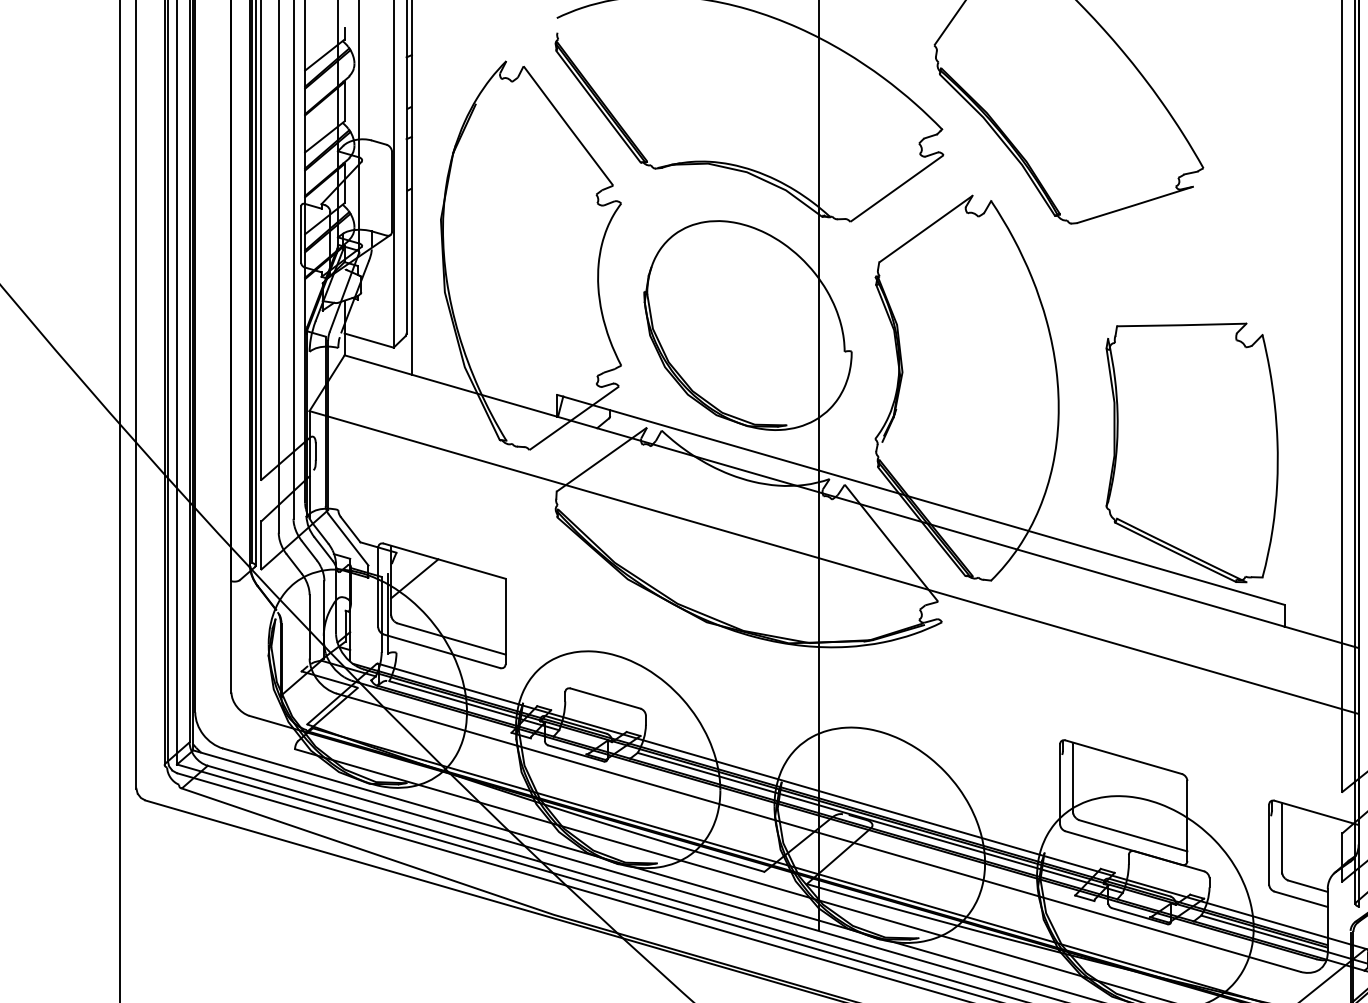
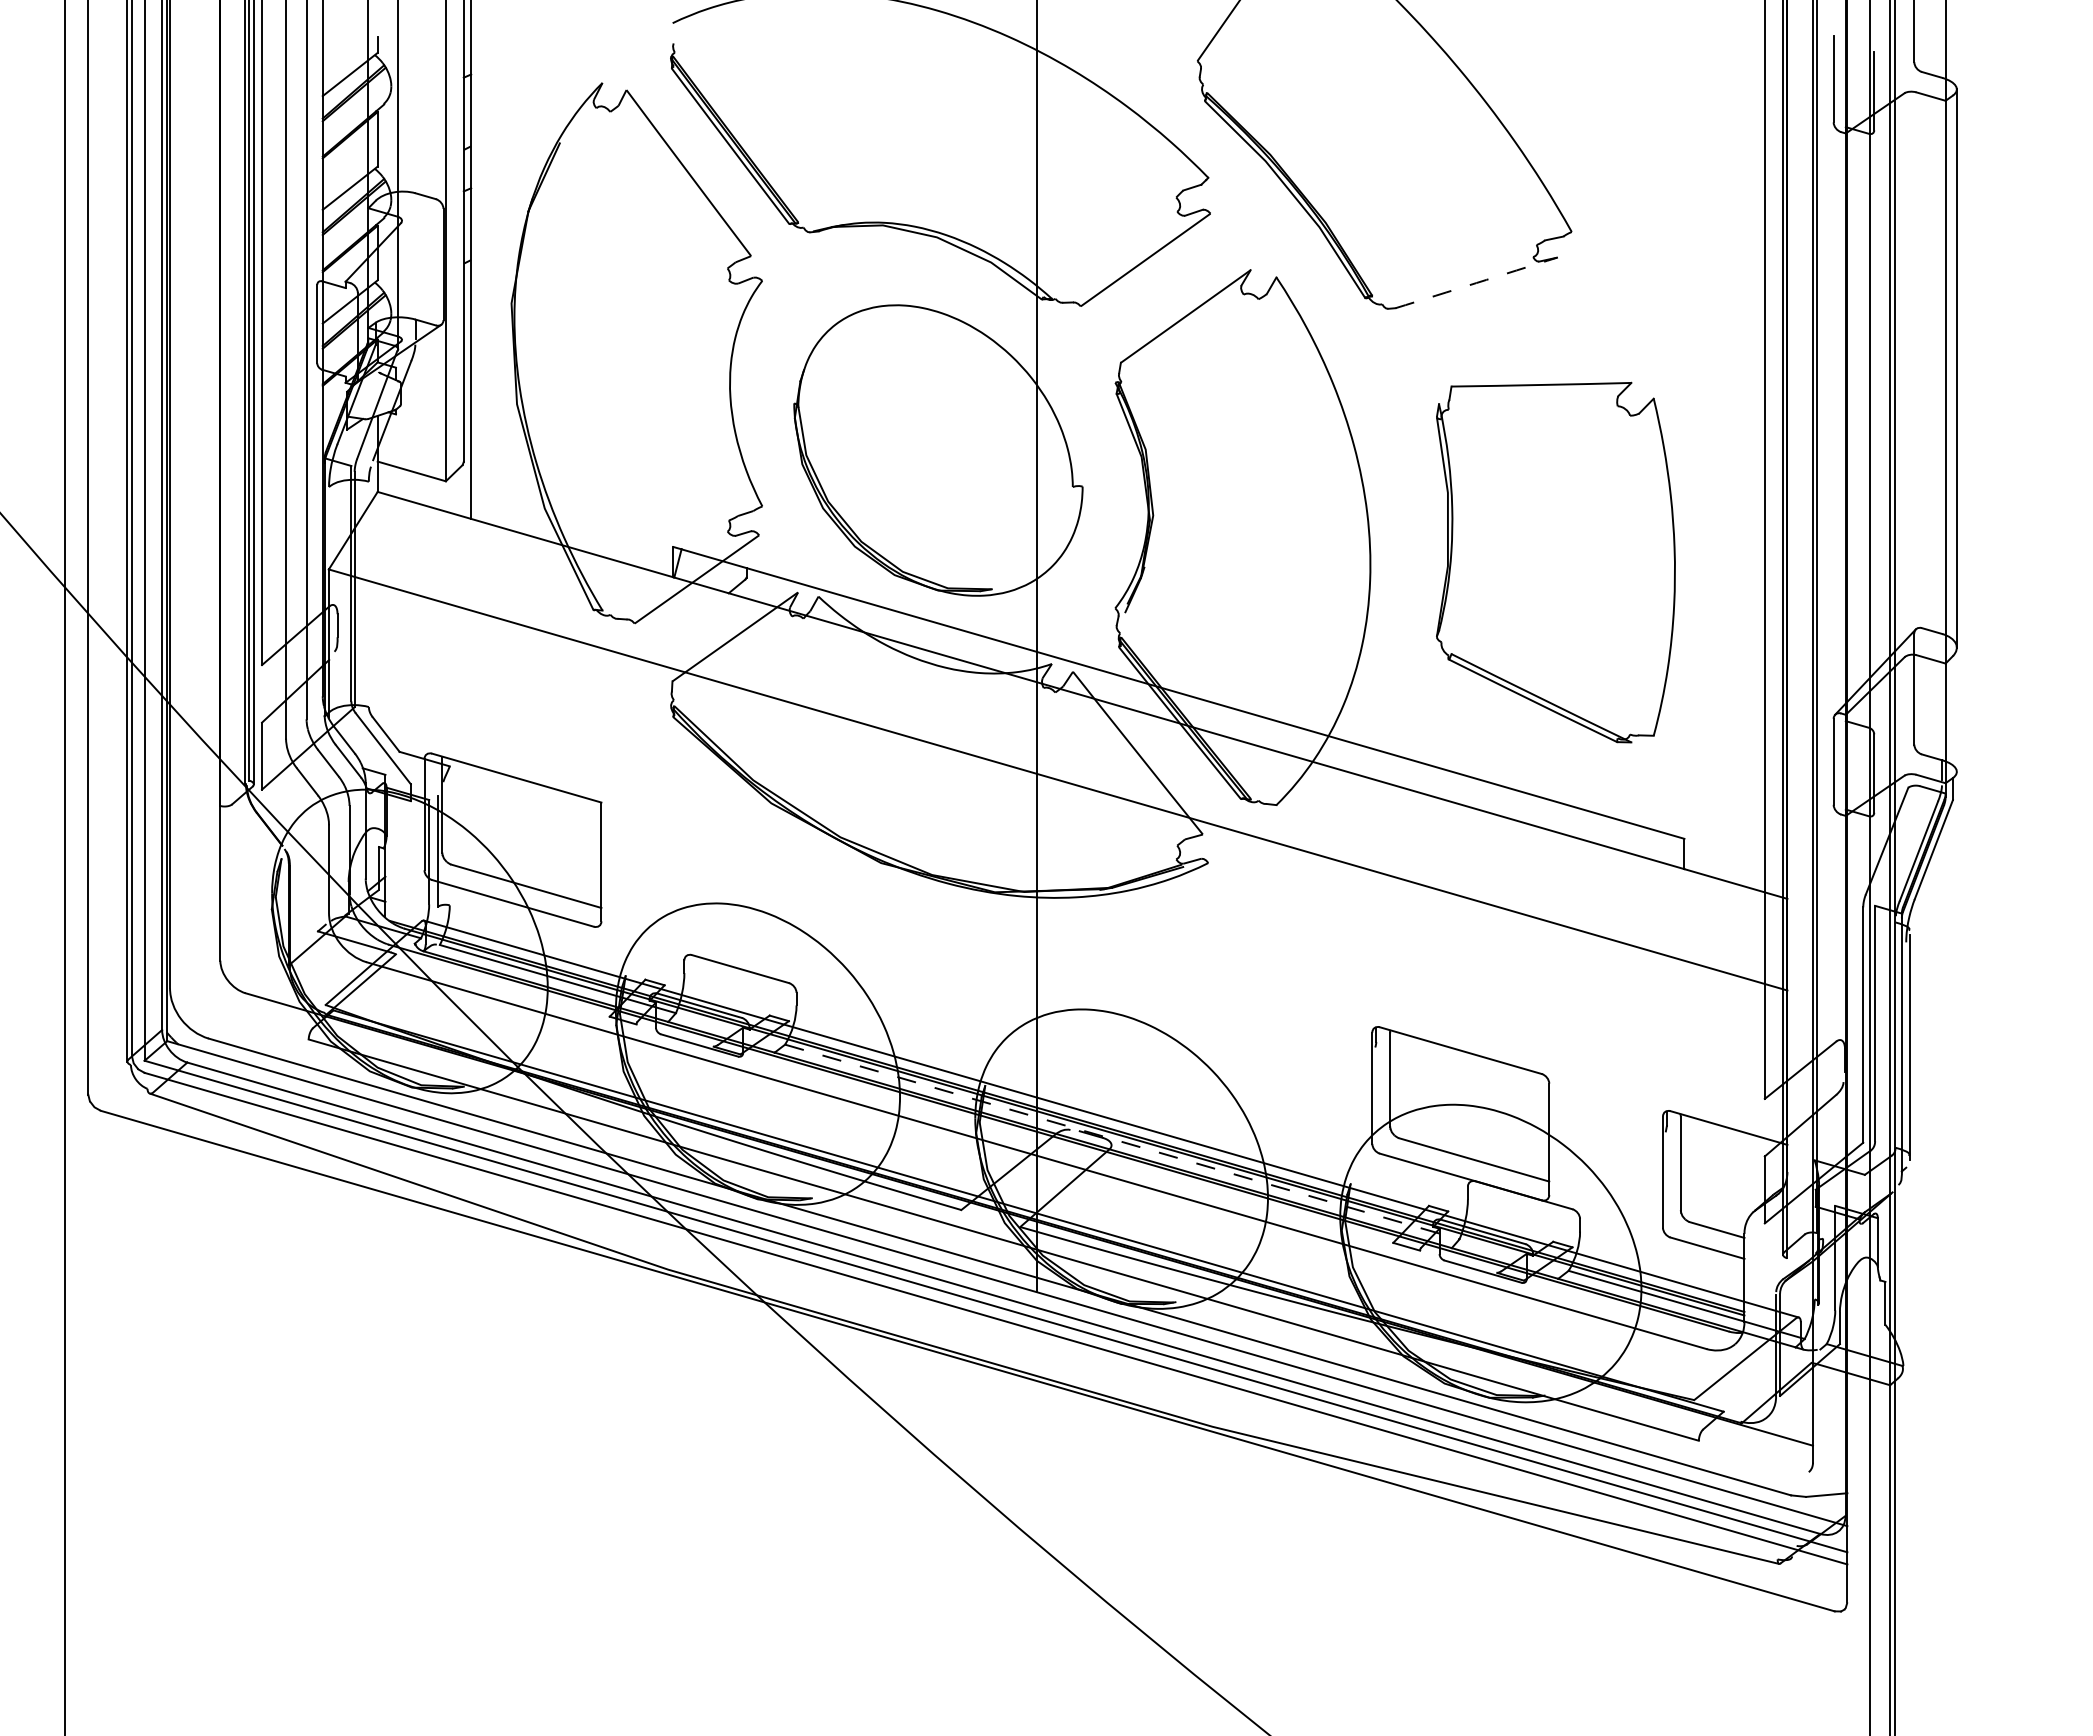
arc: (1135, 205) -> (1476, 283), solid -> dashed
part: (1191, 452) -> (1555, 562), moved
line: (415, 578) -> (475, 802), removed
line: (880, 823) -> (1122, 1142), solid -> dashed

